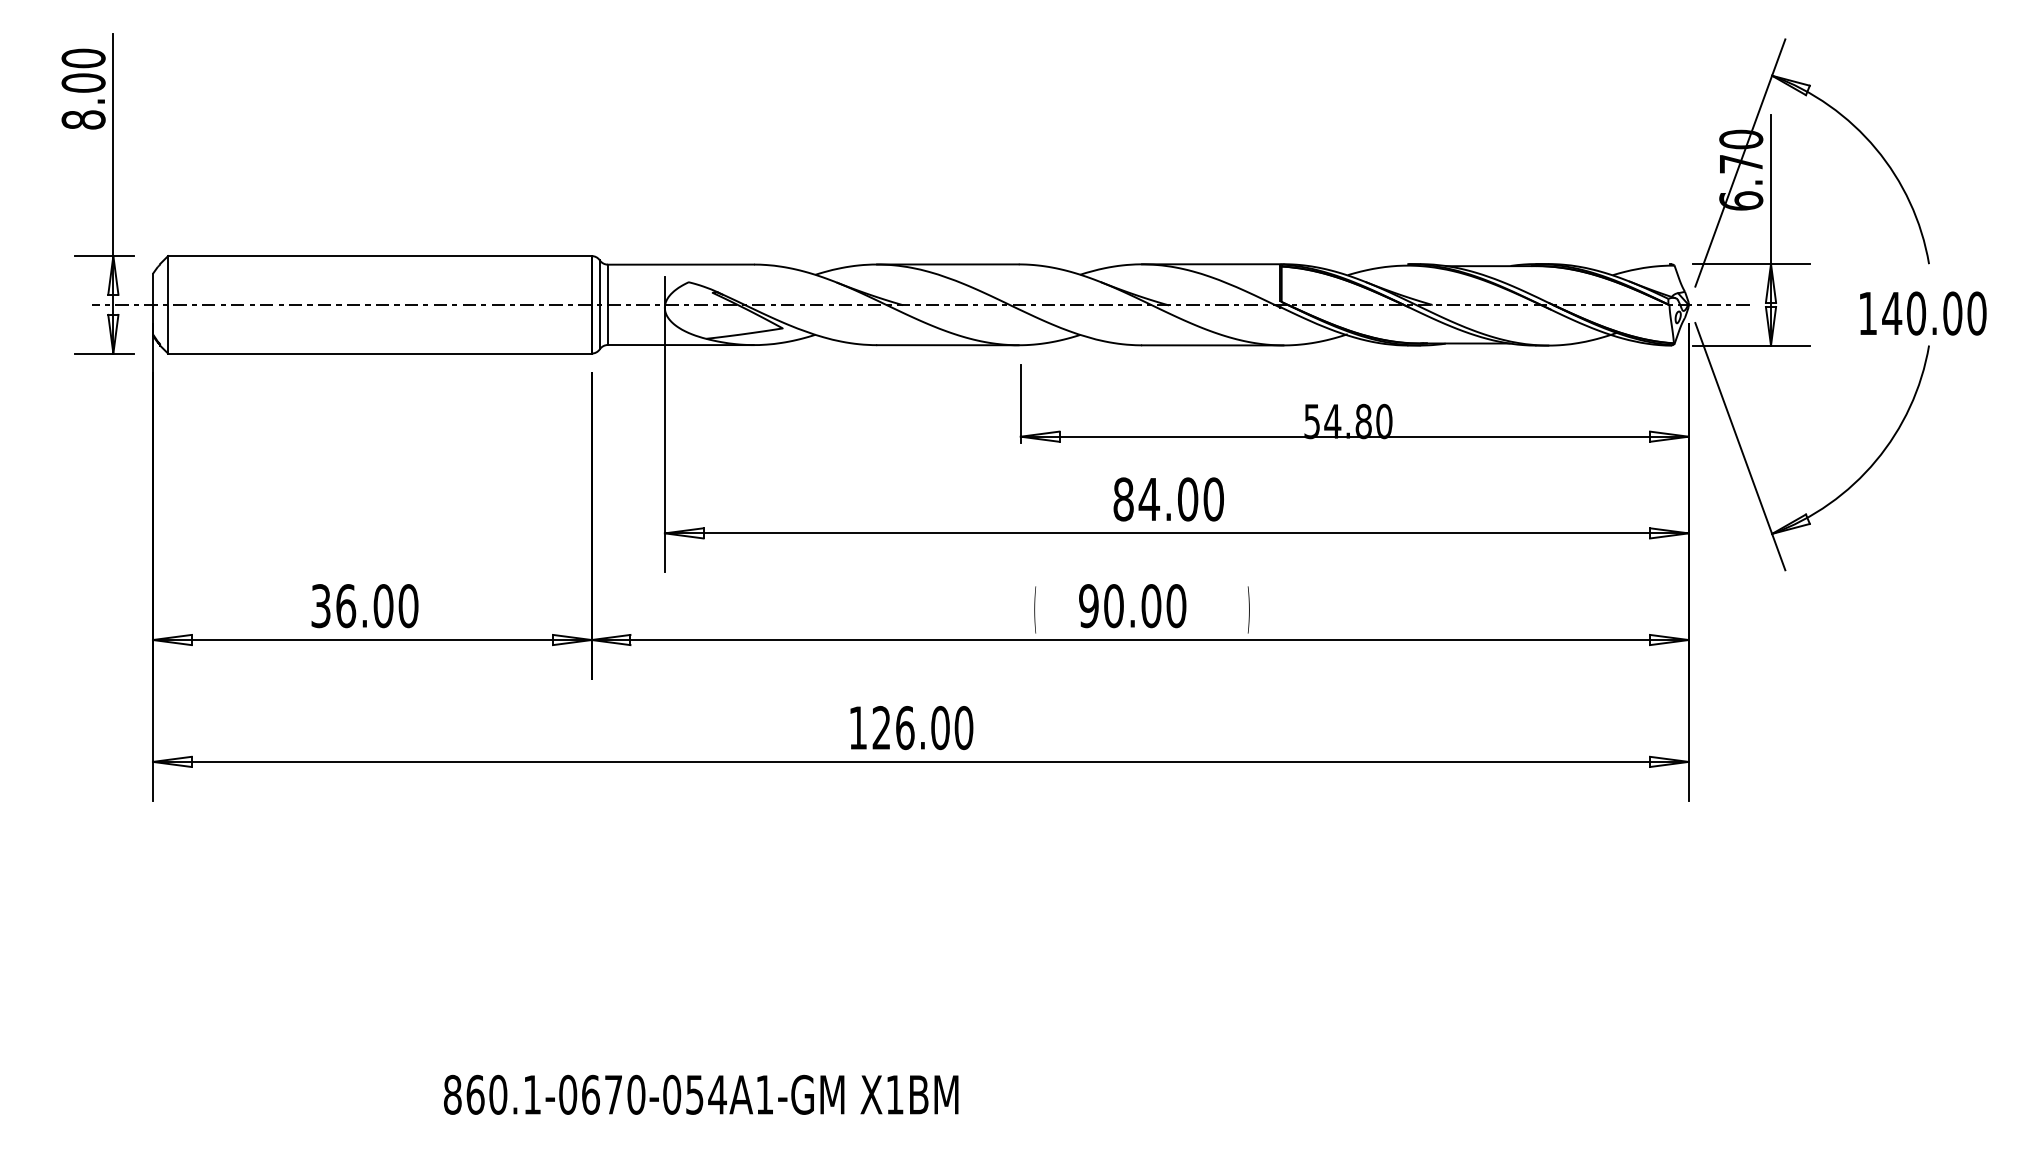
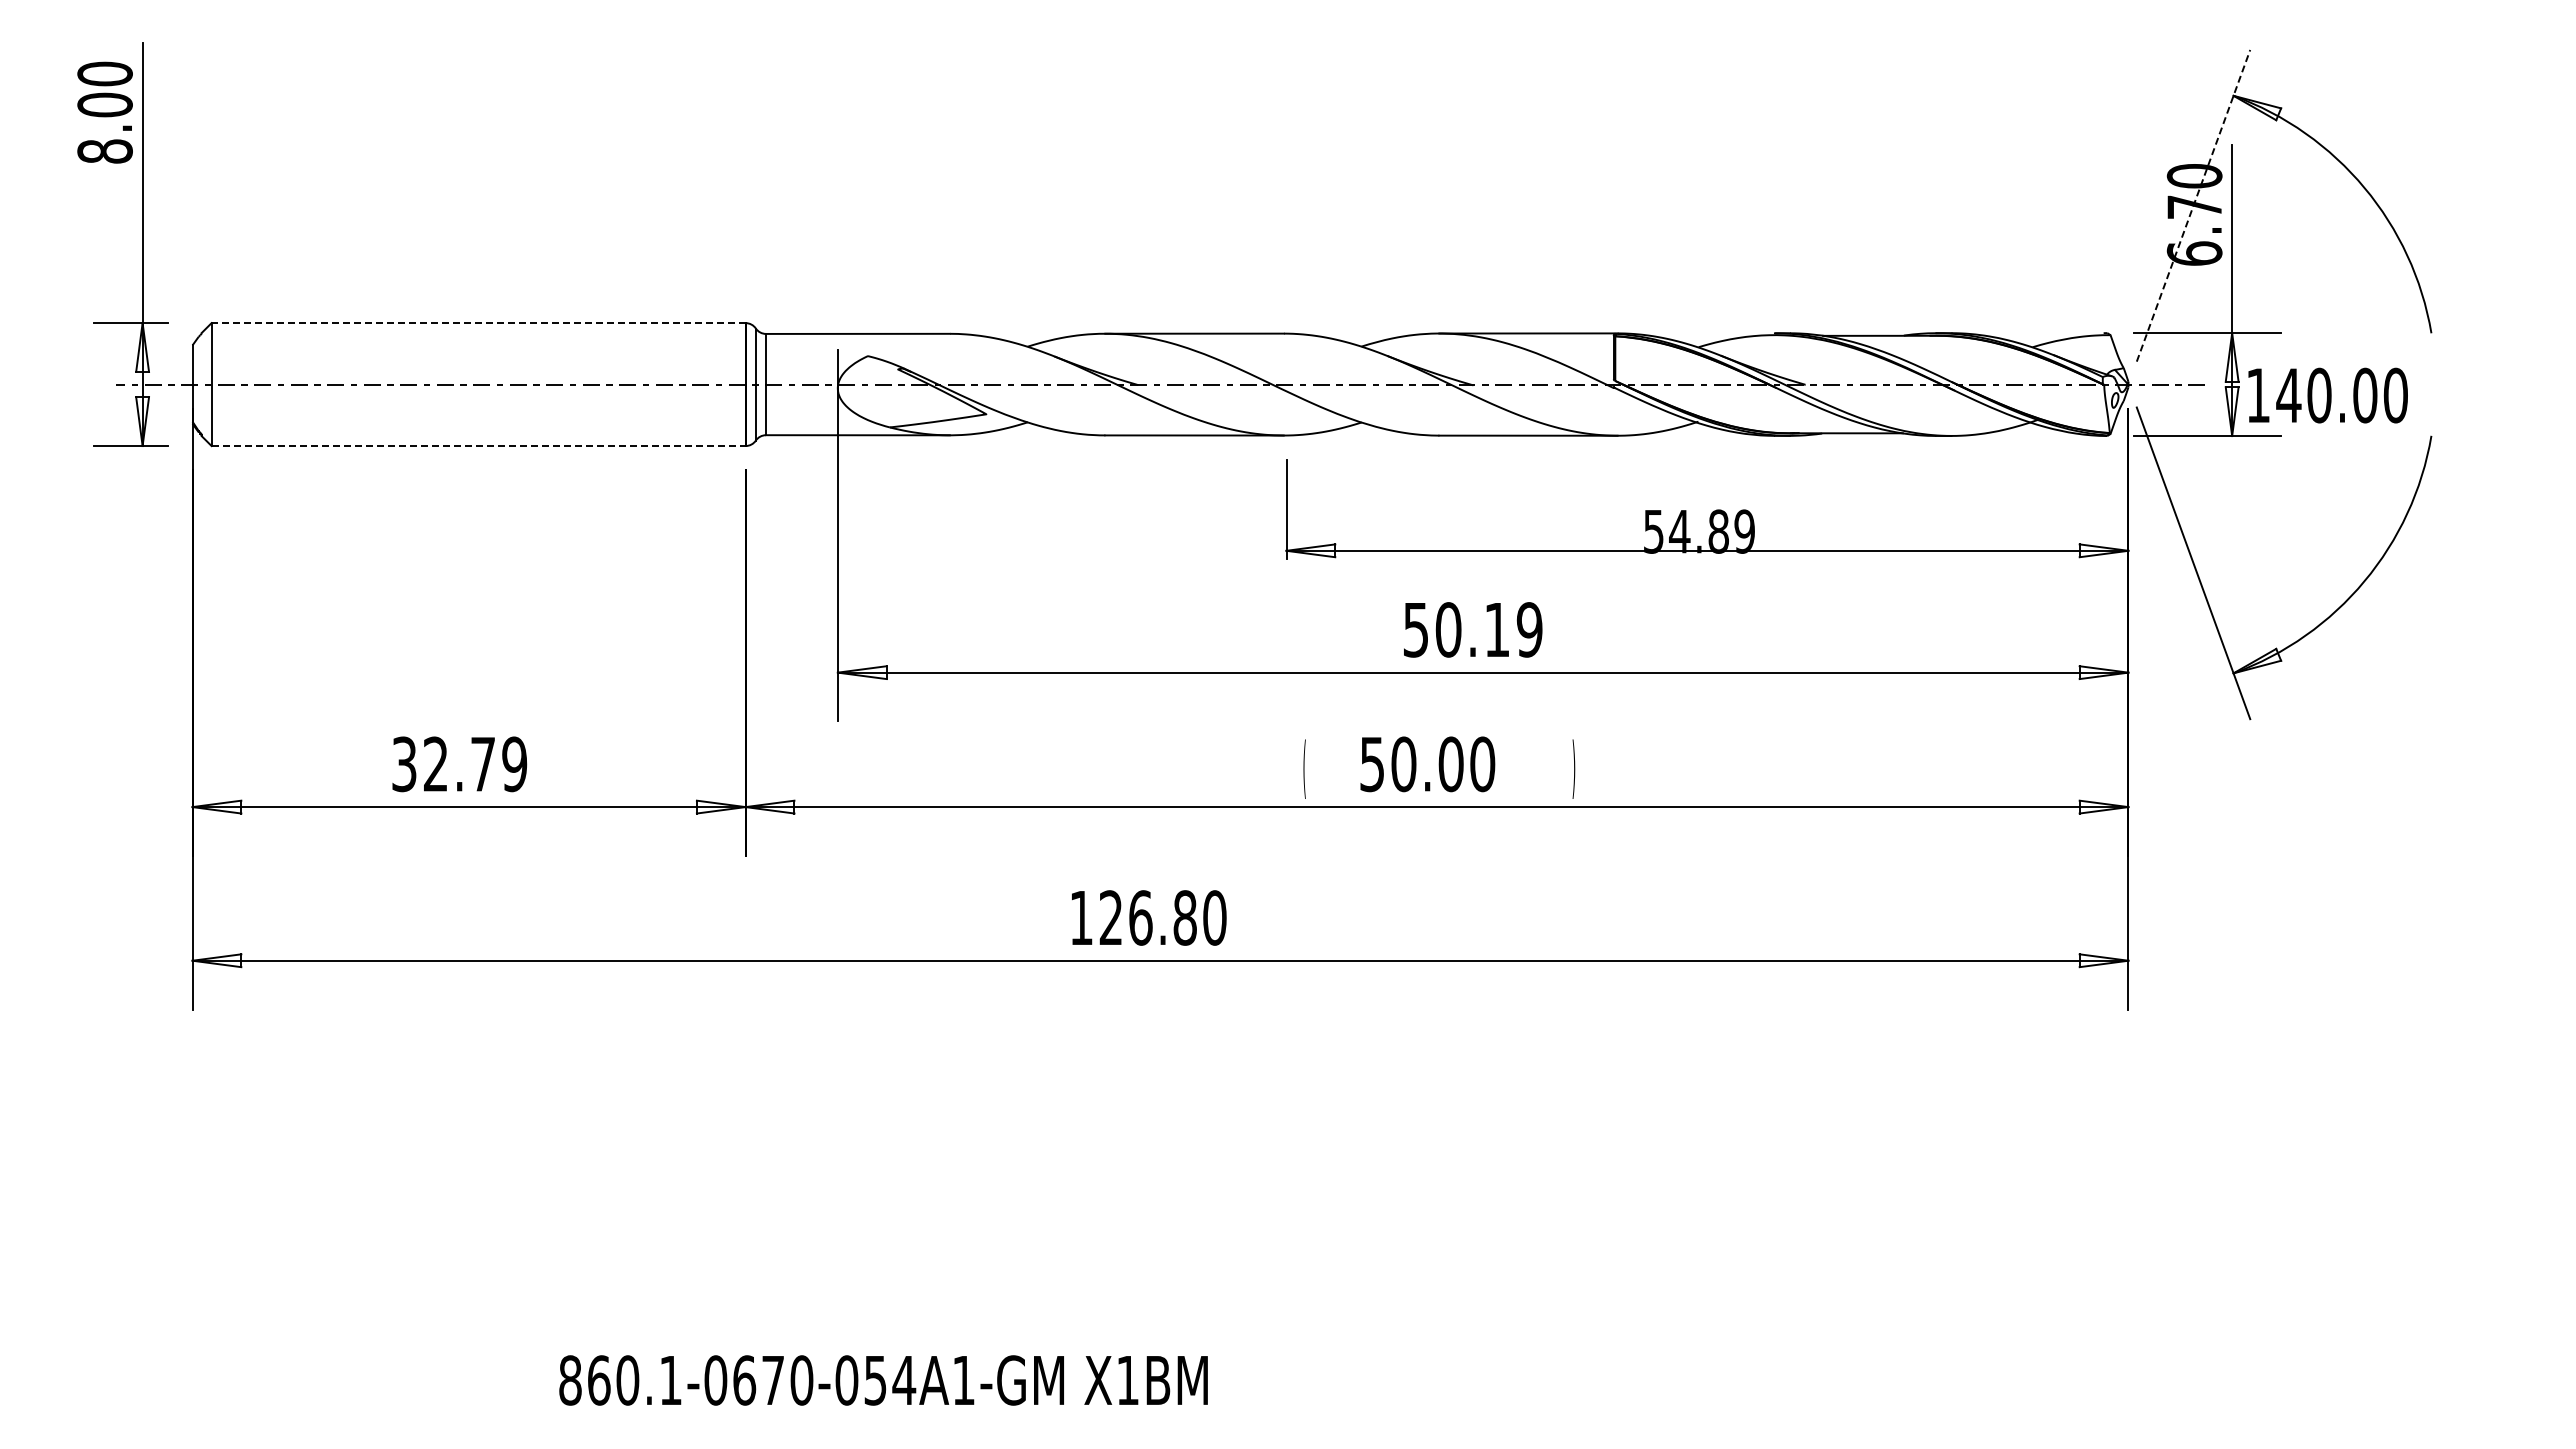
line: (1740, 162) -> (2193, 205), solid -> dashed
line: (379, 256) -> (478, 323), solid -> dashed
text: (1922, 313) -> (2327, 395), moved
line: (380, 353) -> (479, 446), solid -> dashed
text: (1384, 421) -> (1744, 531), 54.80 -> 54.89
text: (1168, 499) -> (1472, 629), 84.00 -> 50.19
text: (1088, 605) -> (1371, 763), 90.00 -> 50.00
text: (377, 606) -> (475, 764), 36.00 -> 32.79
text: (939, 727) -> (1184, 917), 126.00 -> 126.80

